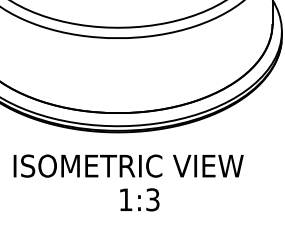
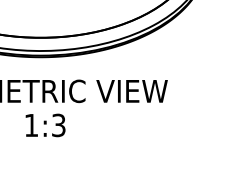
text: (139, 199) -> (45, 125), moved

